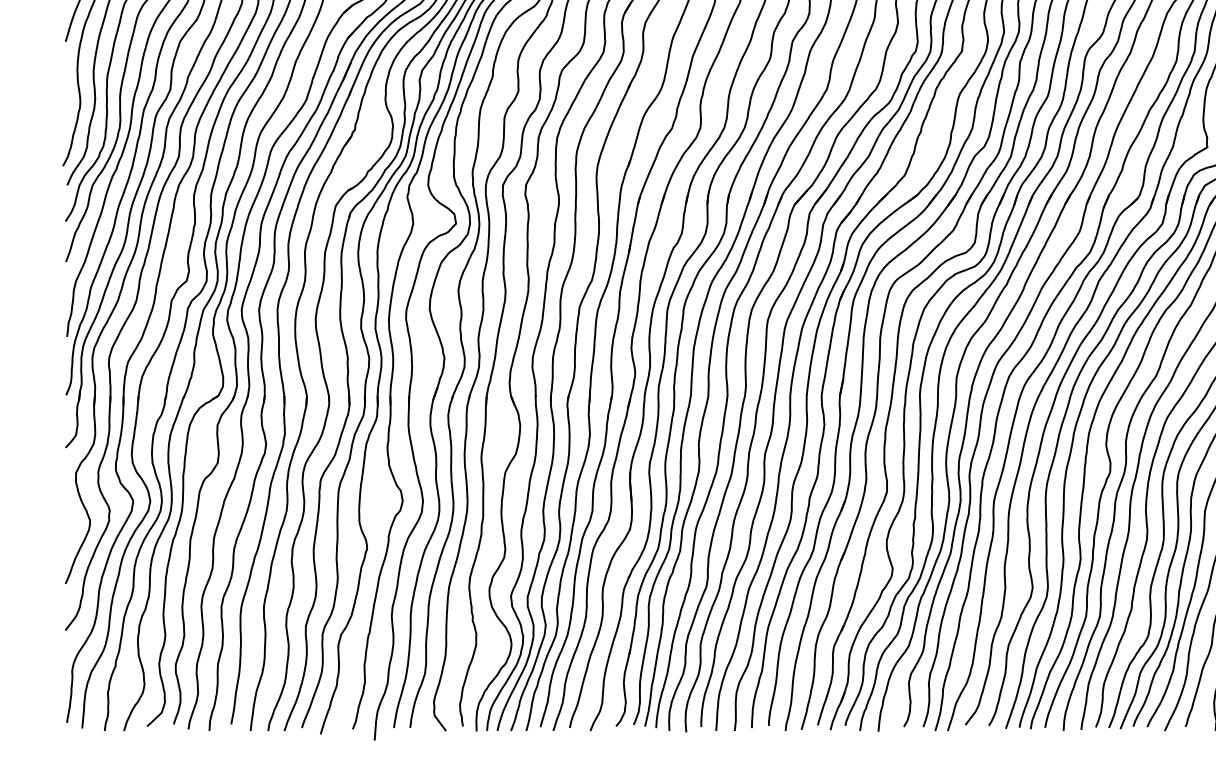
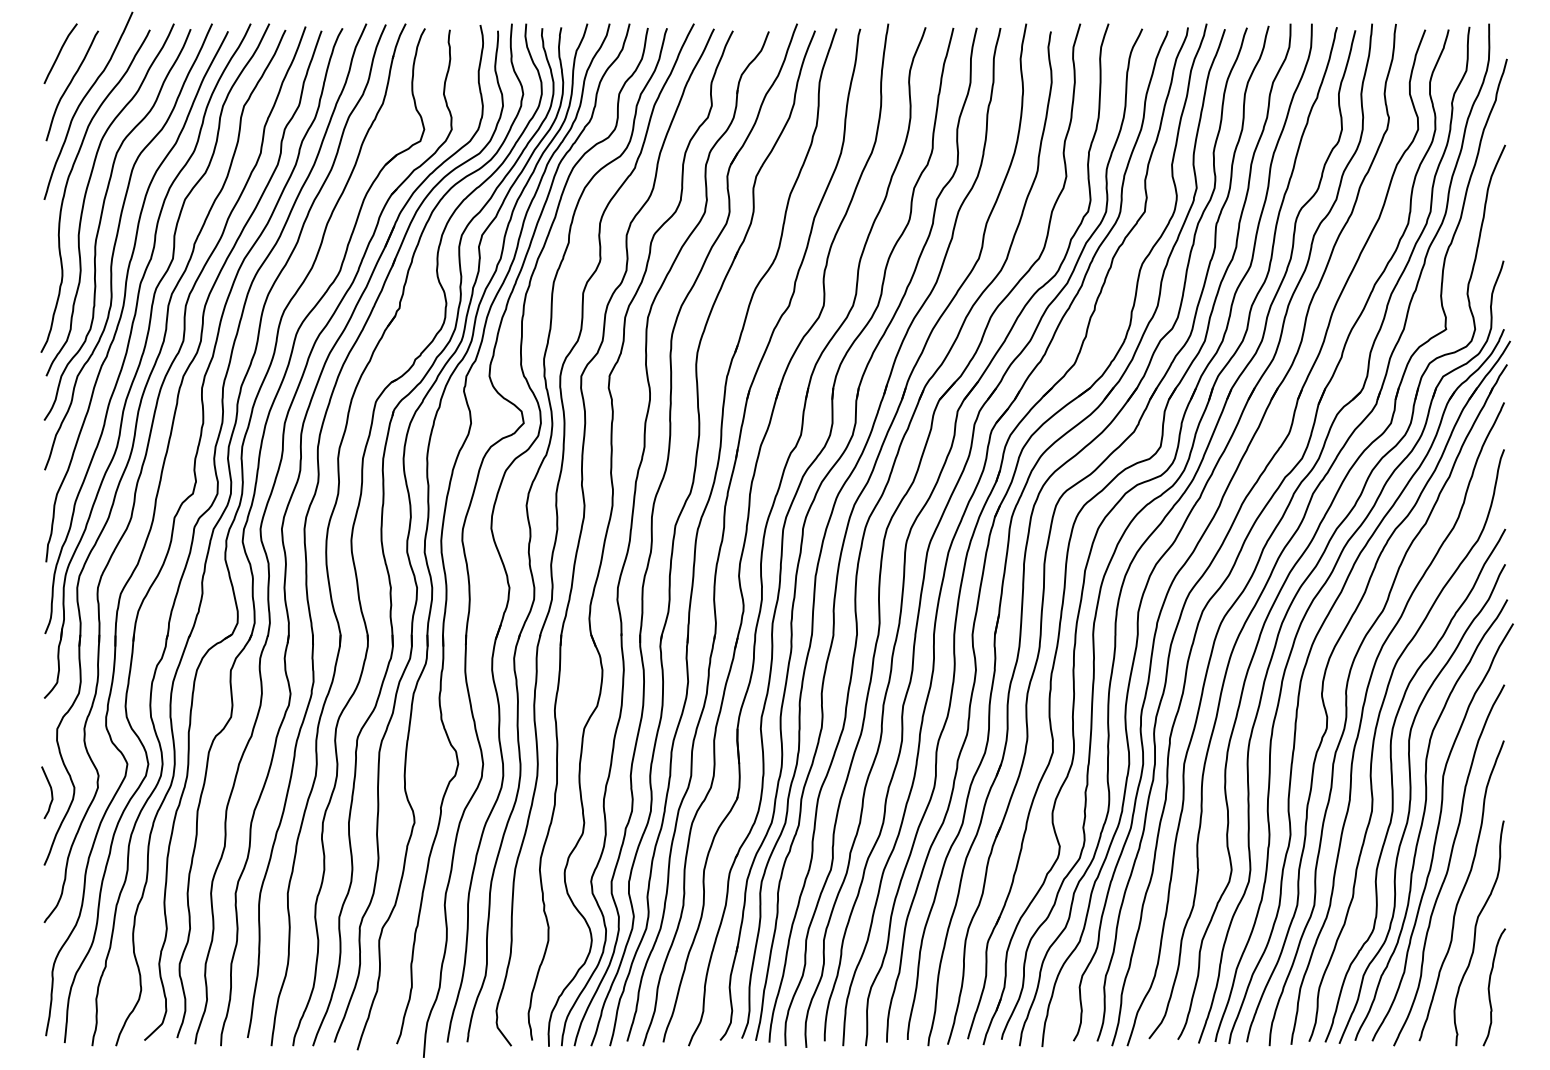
curve: (70, 523) -> (50, 791), added

